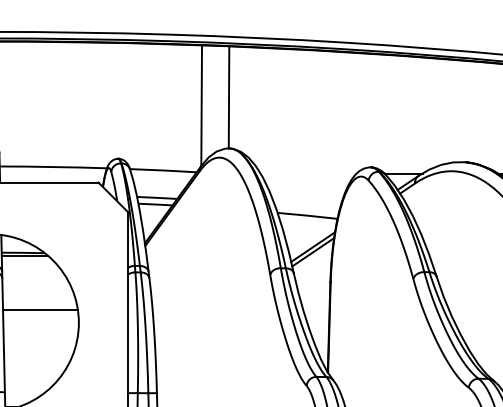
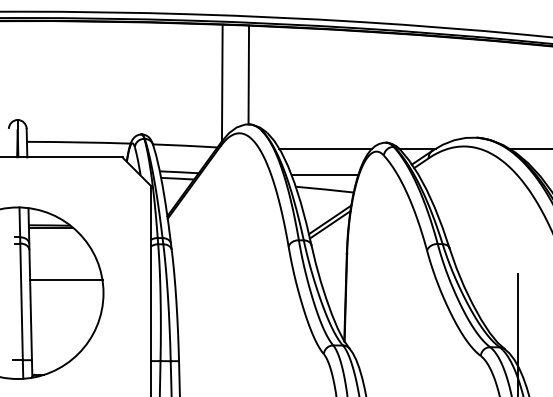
line: (308, 173) -> (325, 148), added
line: (307, 201) -> (324, 175), added

